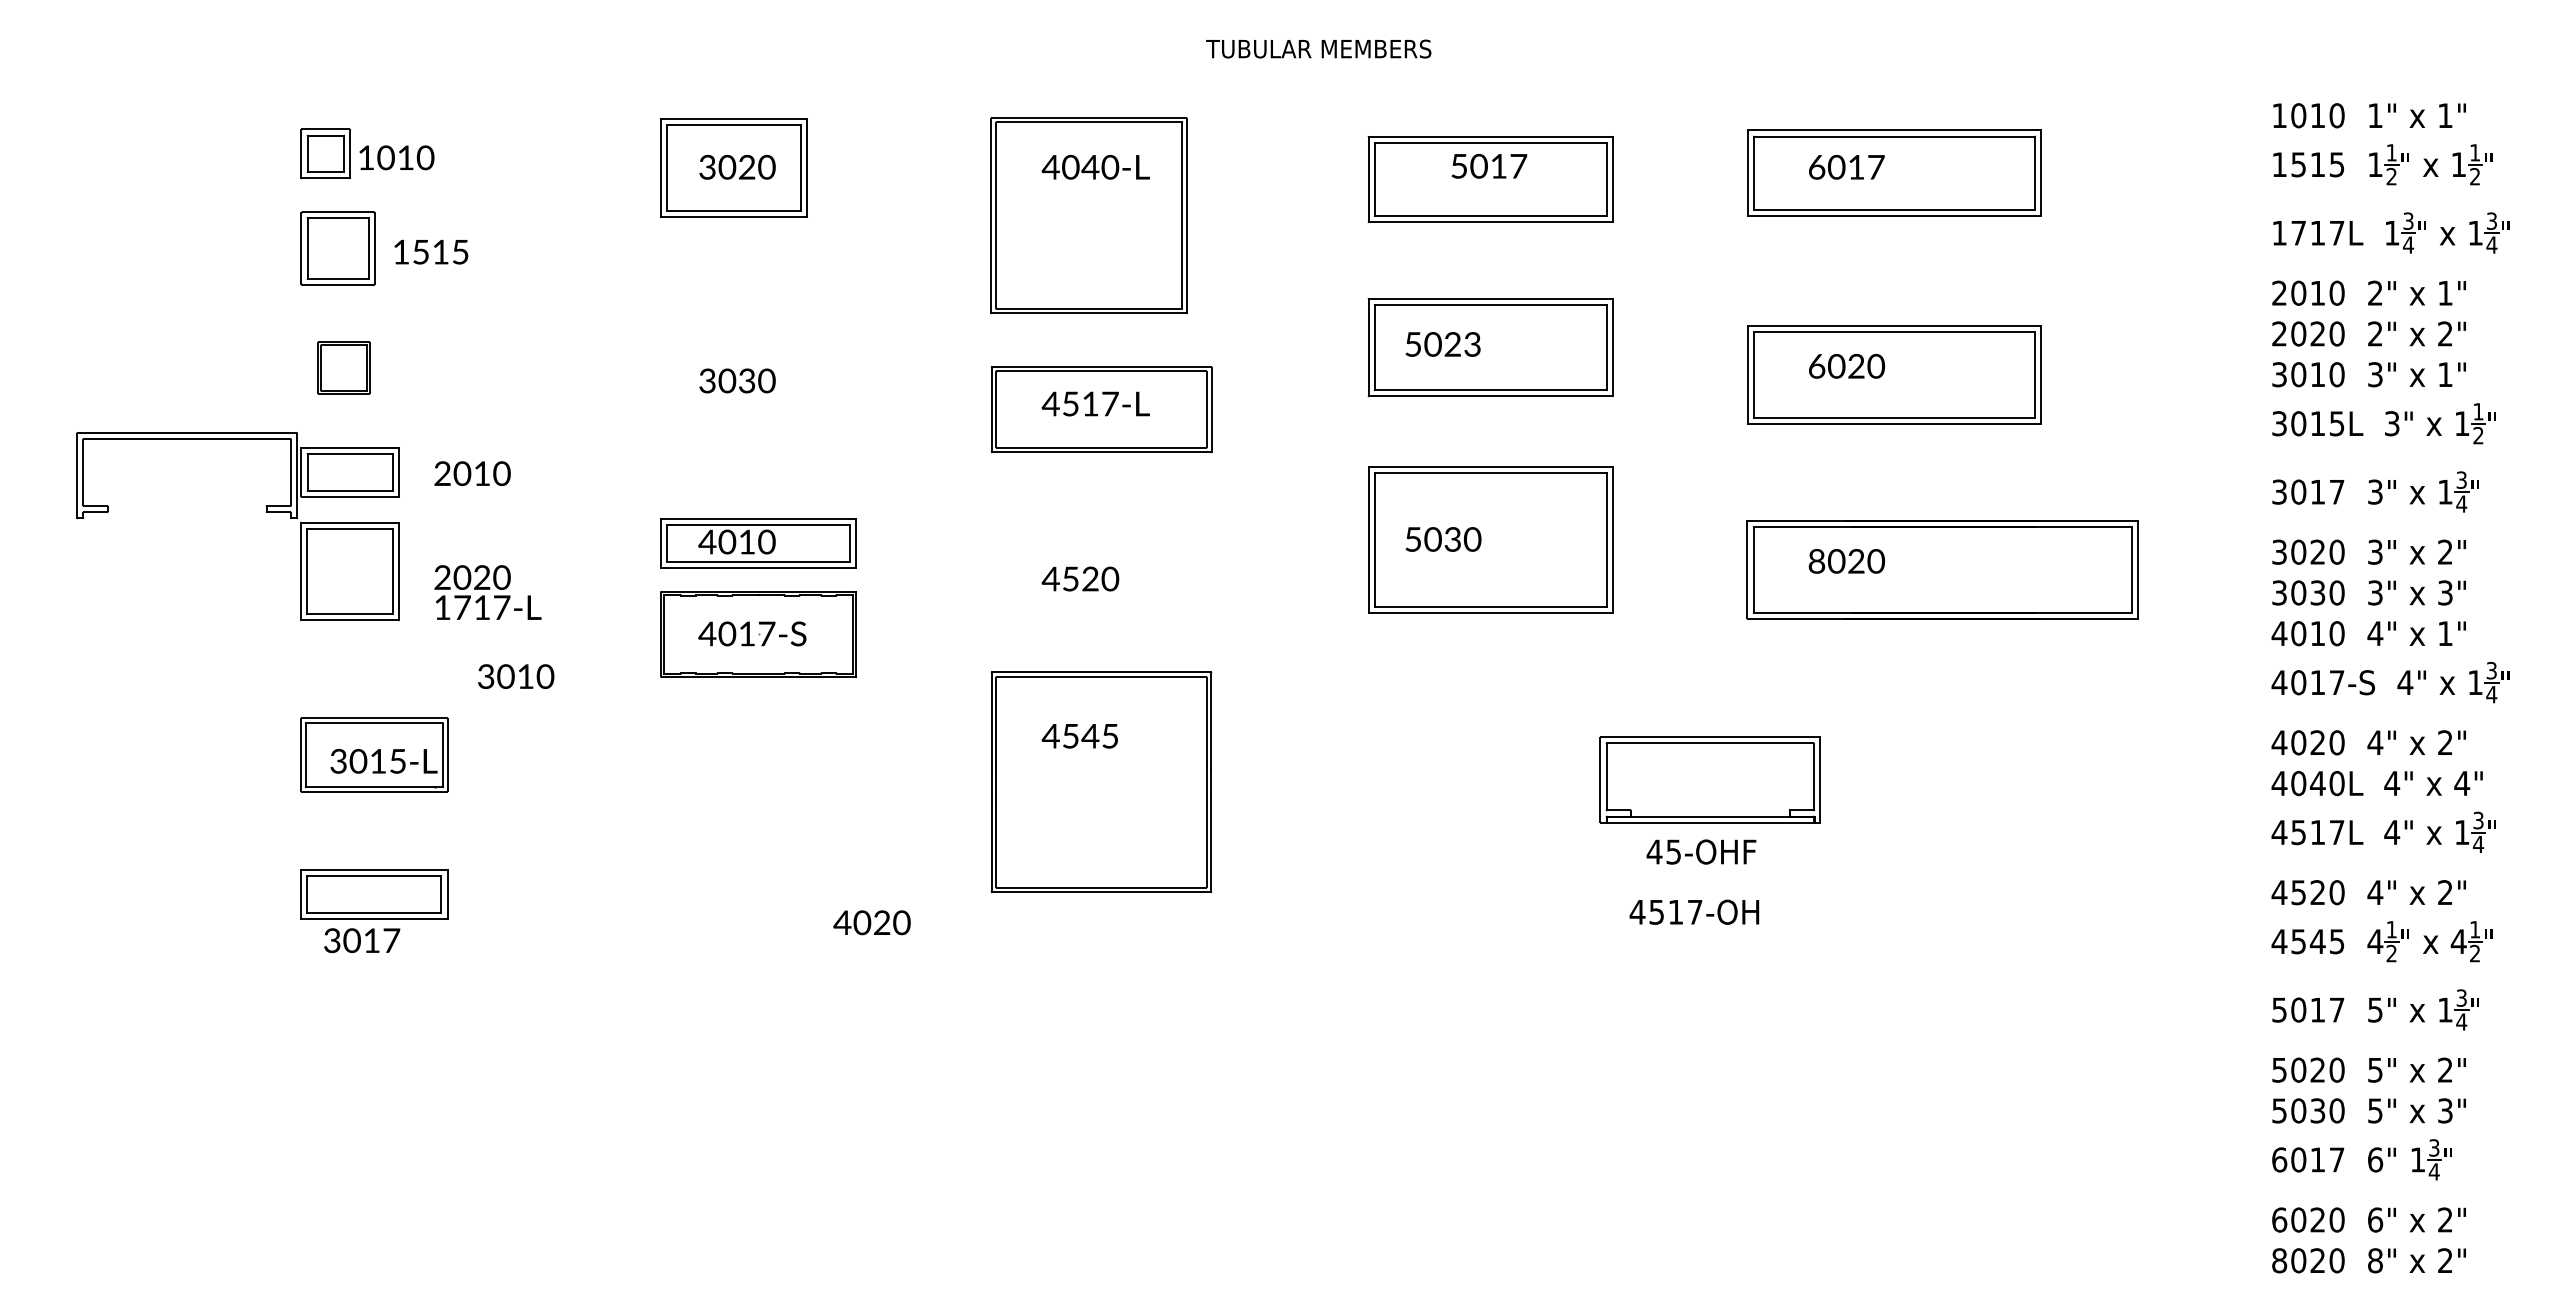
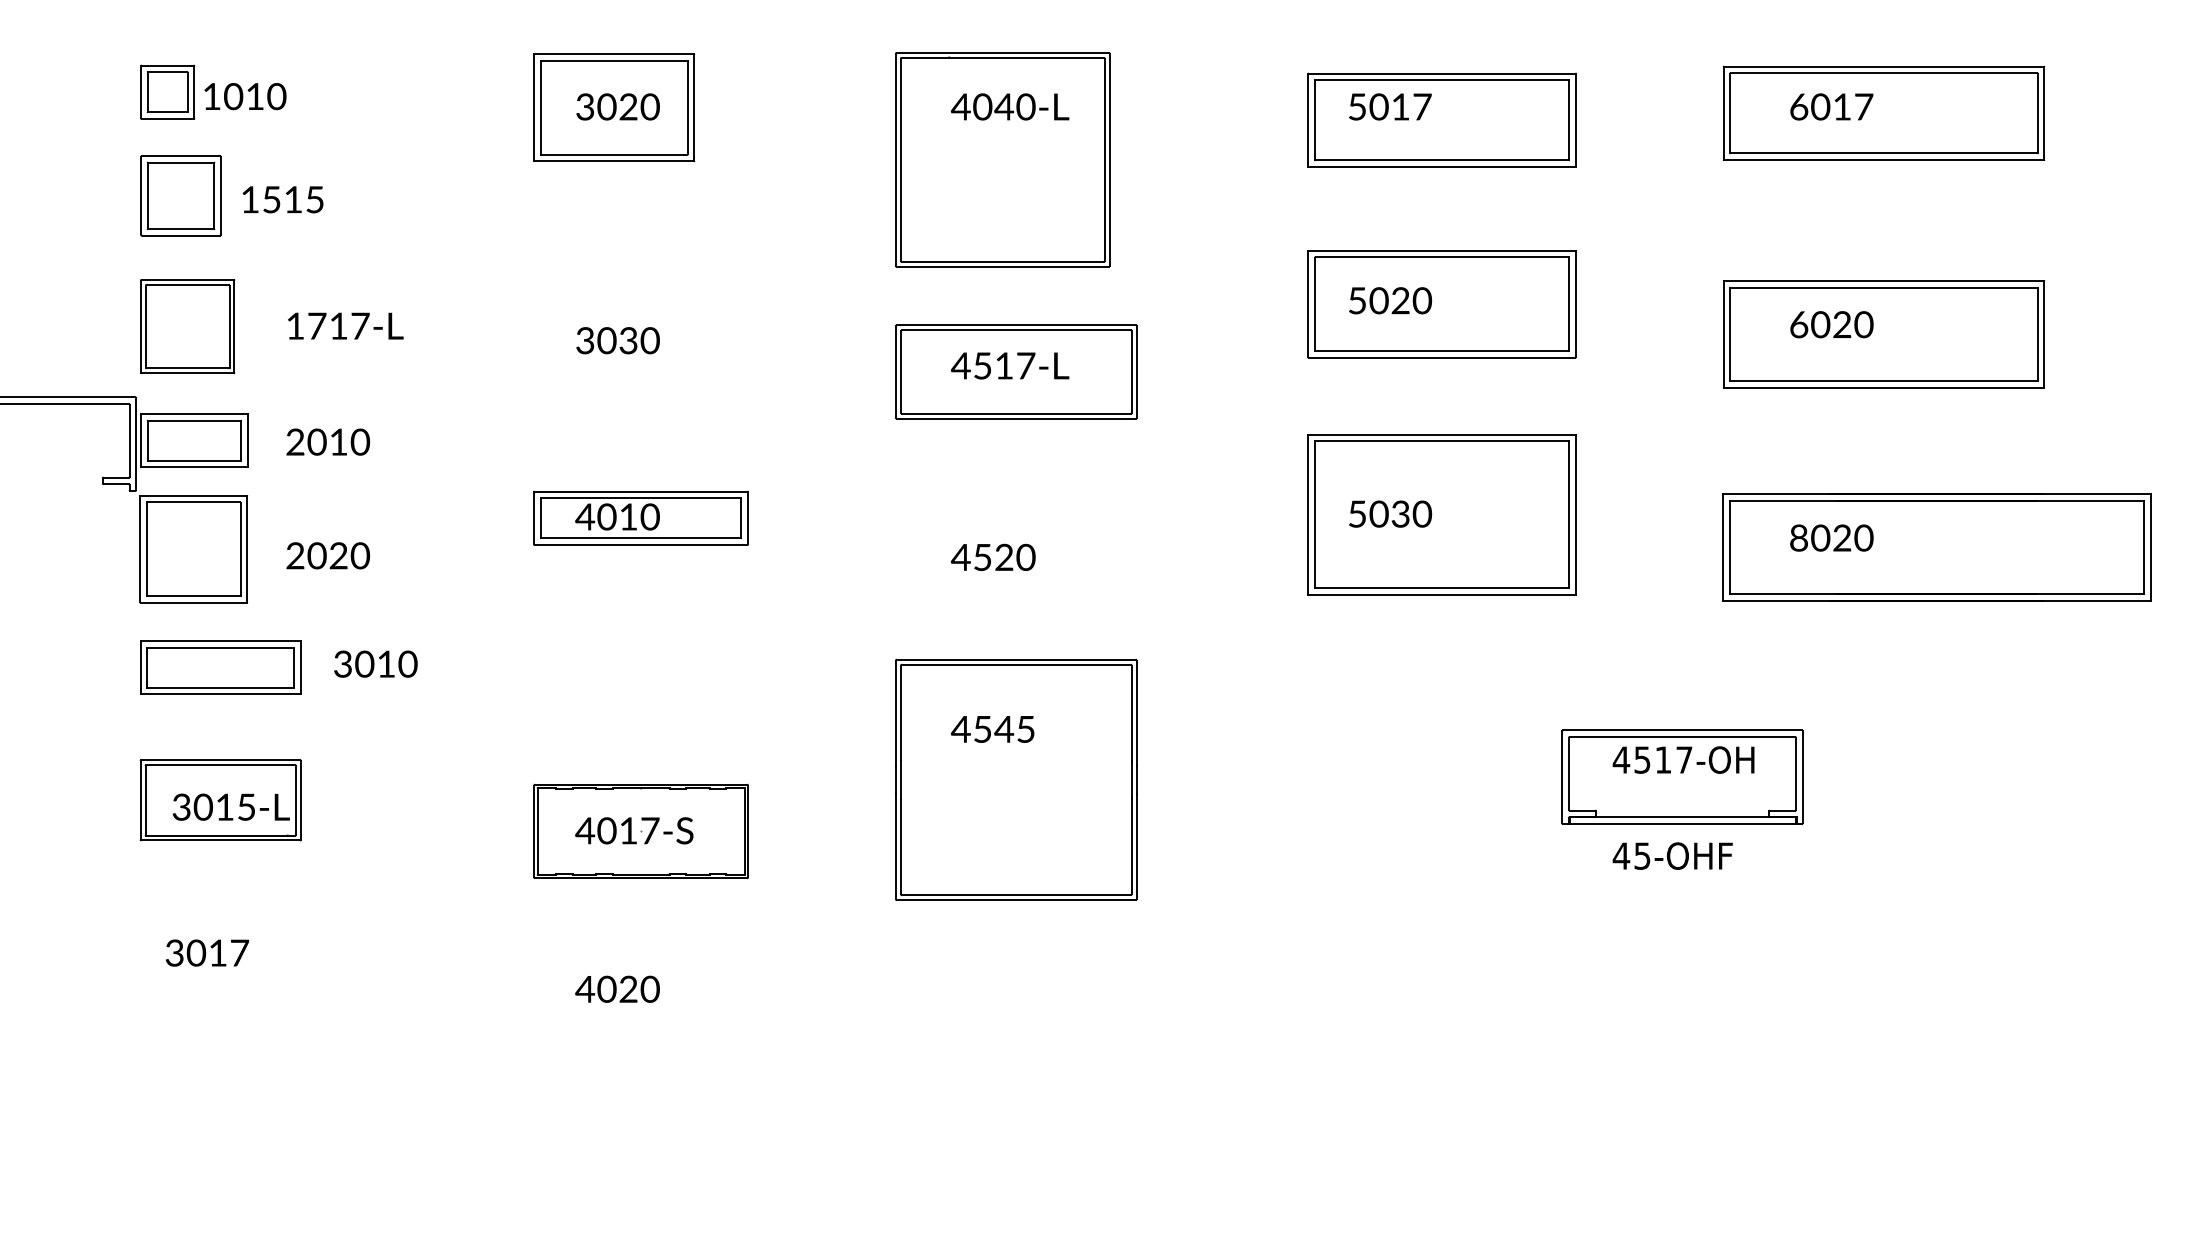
text: (1489, 166) -> (1390, 107), moved
text: (1472, 344) -> (1422, 300), 5023 -> 5020
part: (343, 367) -> (186, 325), size x1.67
text: (488, 607) -> (345, 325), moved
part: (758, 634) -> (641, 831), moved
part: (374, 754) -> (220, 799), moved
part: (374, 894) -> (220, 667), moved
text: (1694, 911) -> (1683, 759), moved
text: (871, 922) -> (616, 989), moved

